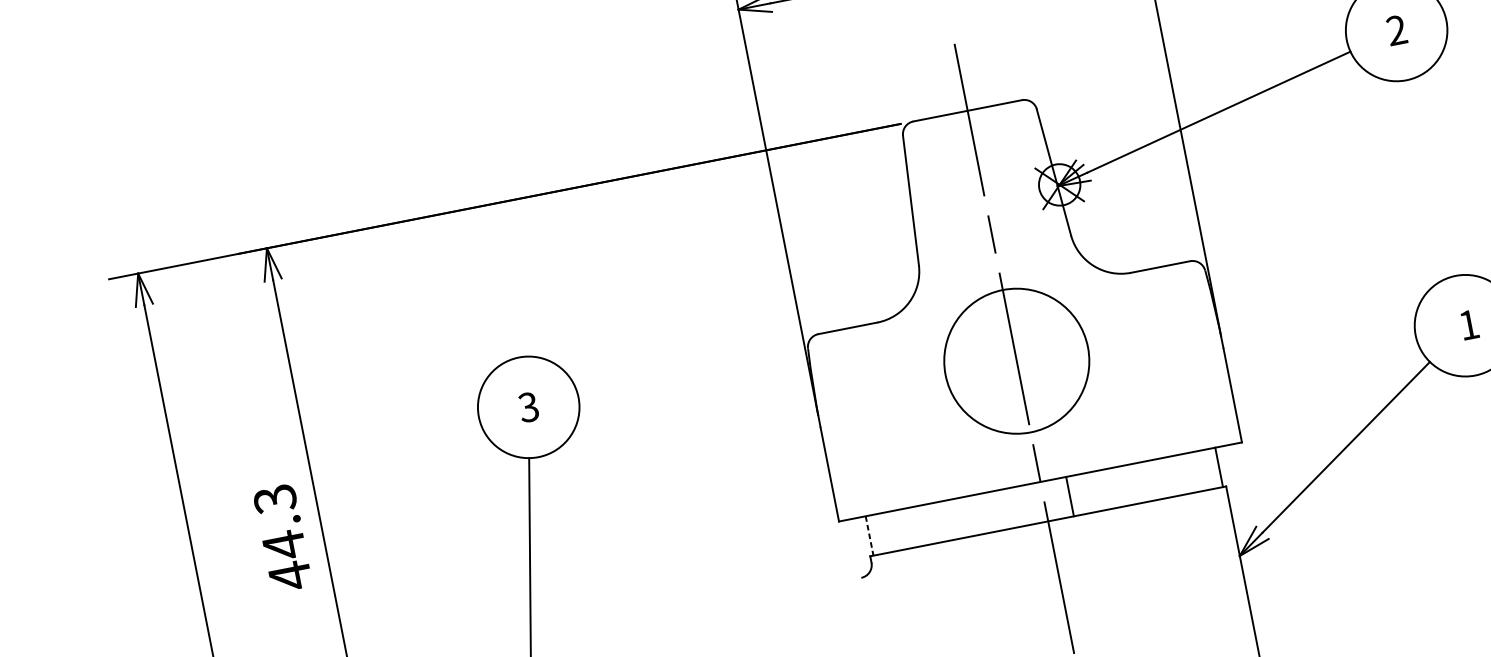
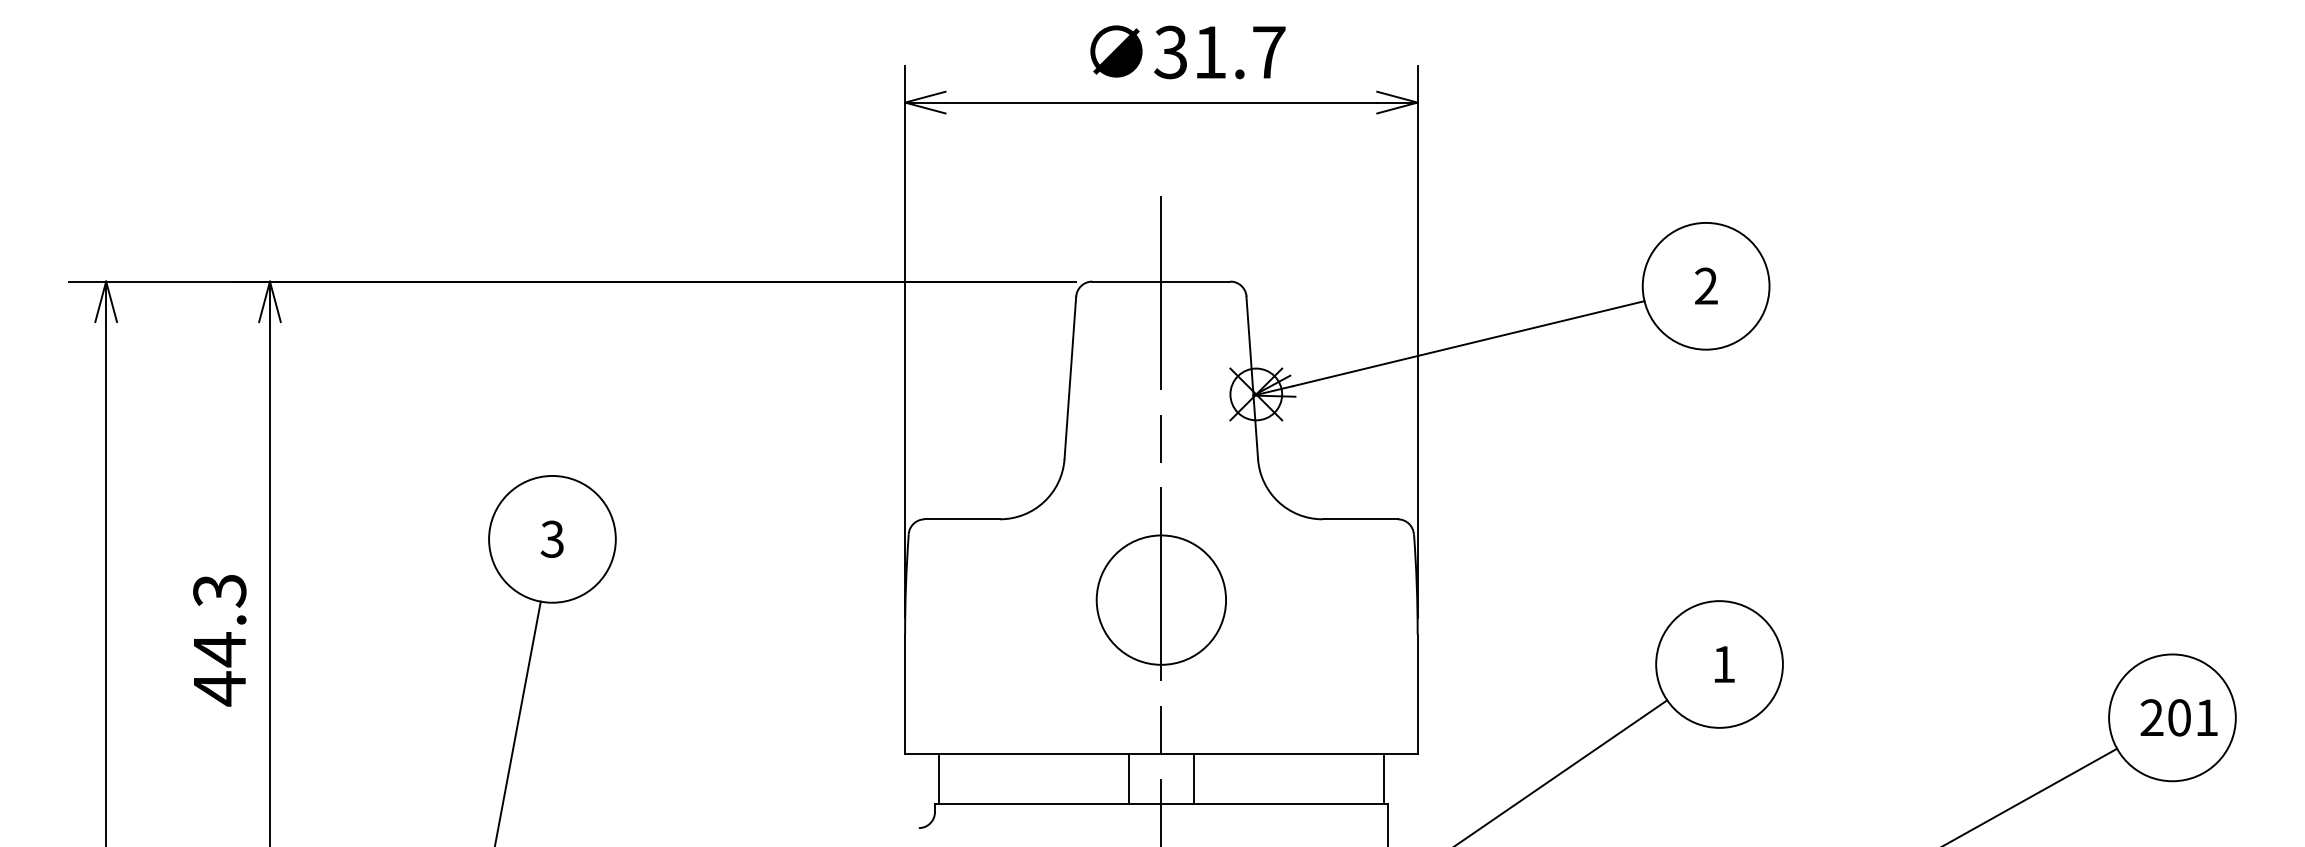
circle: (1016, 360) -> (1161, 599), size x0.71
line: (1018, 506) -> (1128, 778), added
line: (870, 536) -> (939, 779), dashed -> solid

